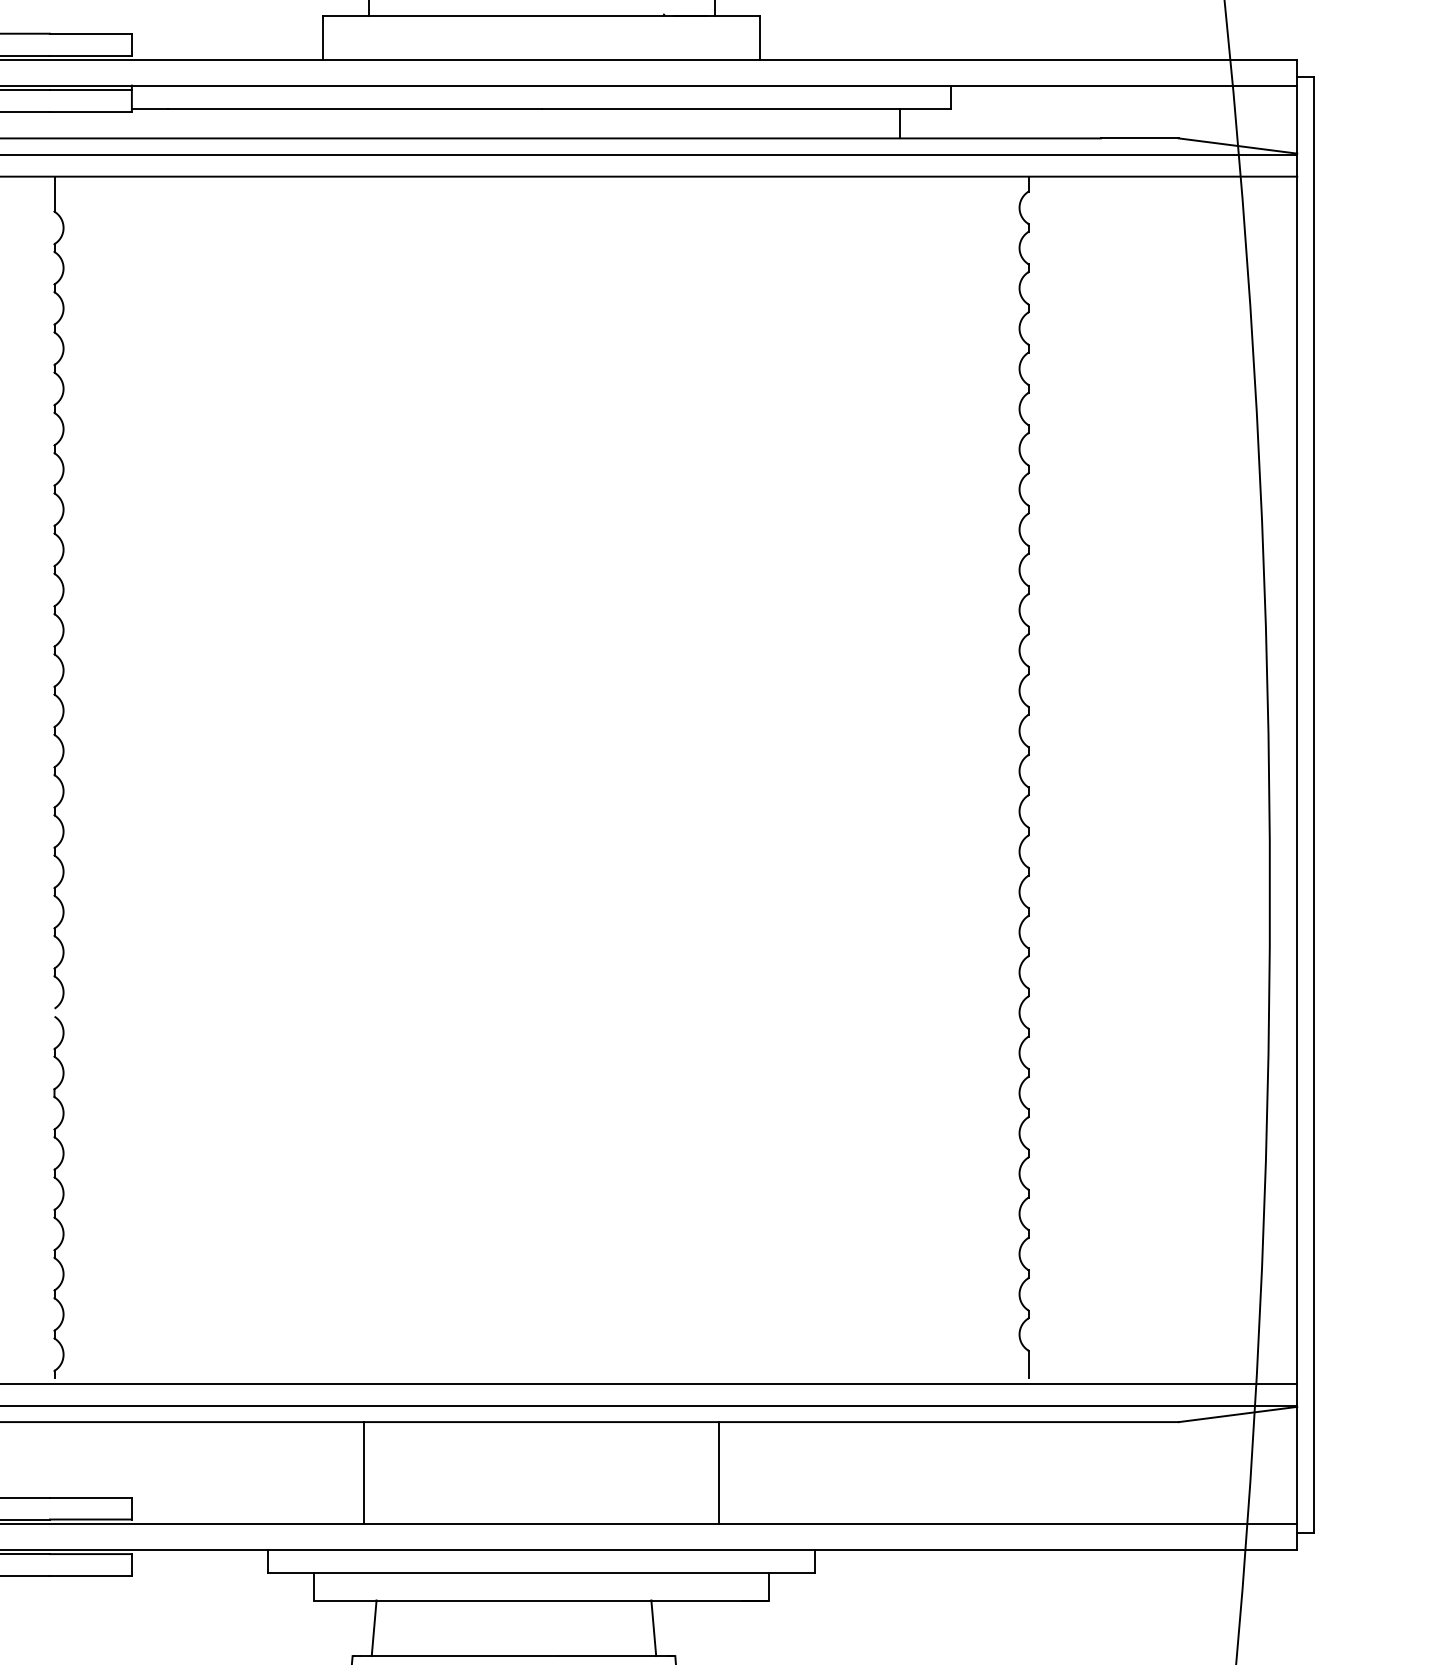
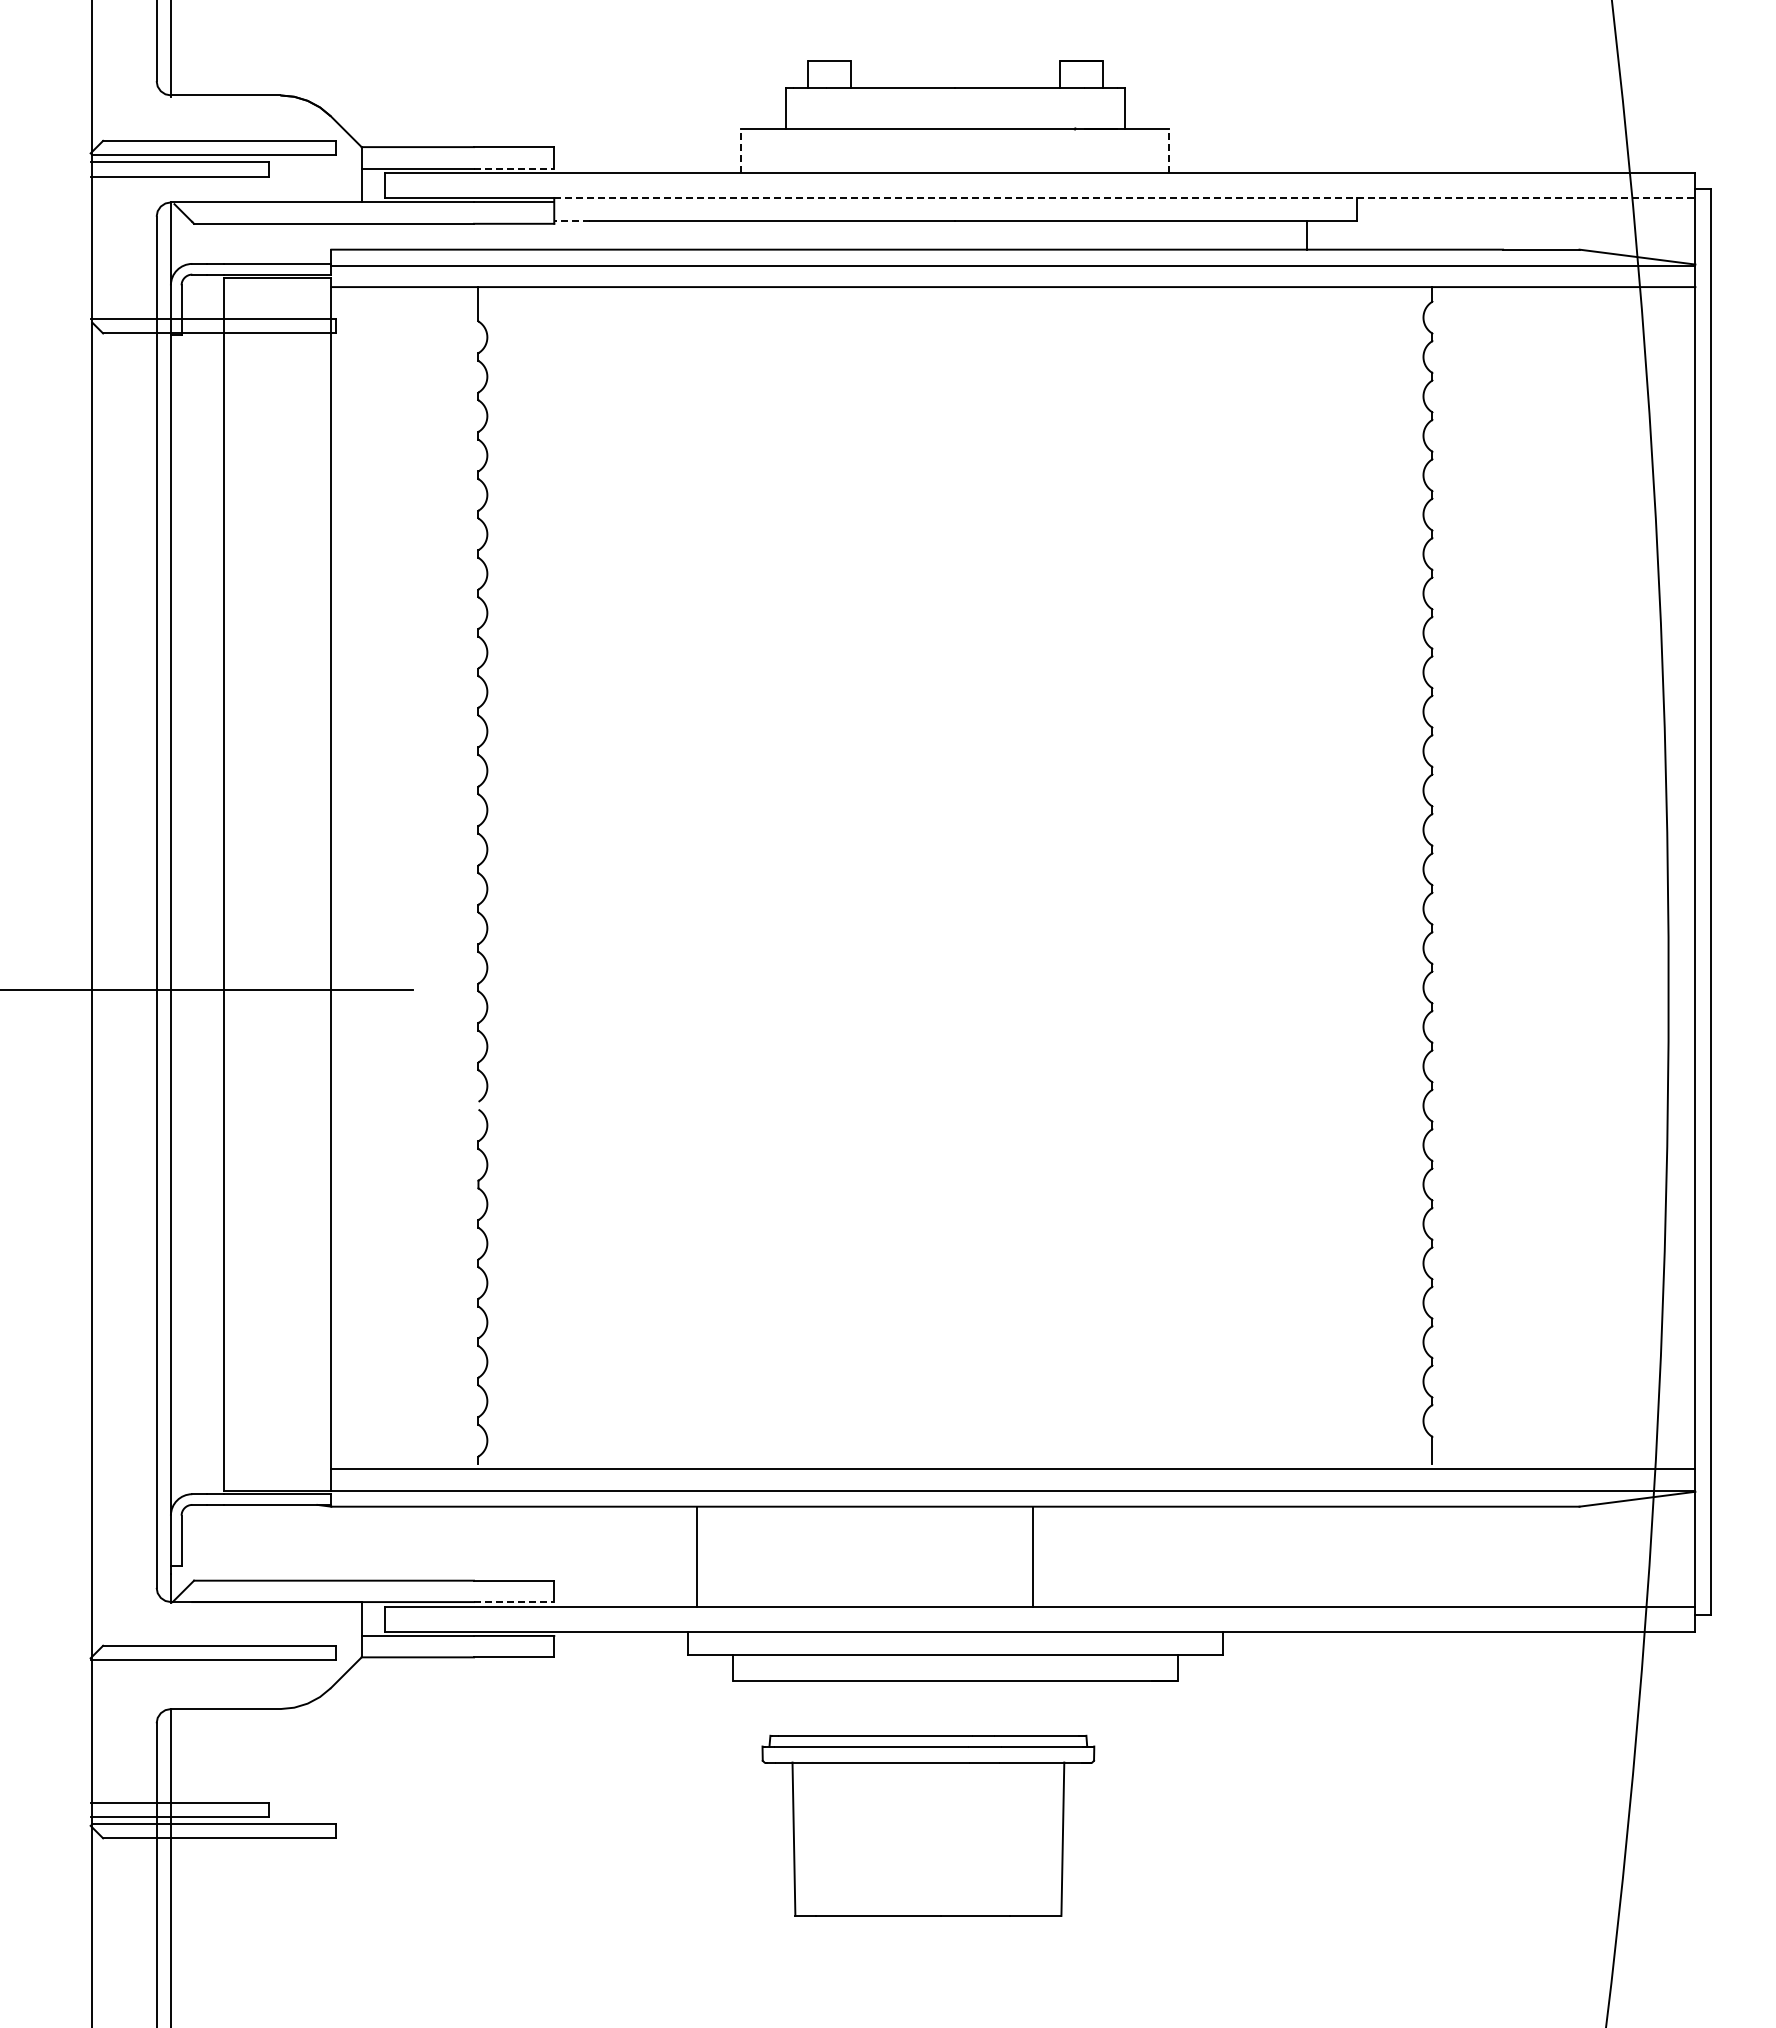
line: (323, 38) -> (741, 151), solid -> dashed
line: (760, 38) -> (1169, 151), solid -> dashed
line: (91, 55) -> (514, 168), solid -> dashed
line: (714, 85) -> (1124, 197), solid -> dashed
line: (150, 109) -> (572, 221), solid -> dashed
line: (363, 1472) -> (696, 1556), moved
line: (719, 1472) -> (1033, 1556), moved
line: (91, 1519) -> (514, 1602), solid -> dashed
line: (374, 1628) -> (791, 1708), removed
line: (652, 1628) -> (1064, 1708), removed

